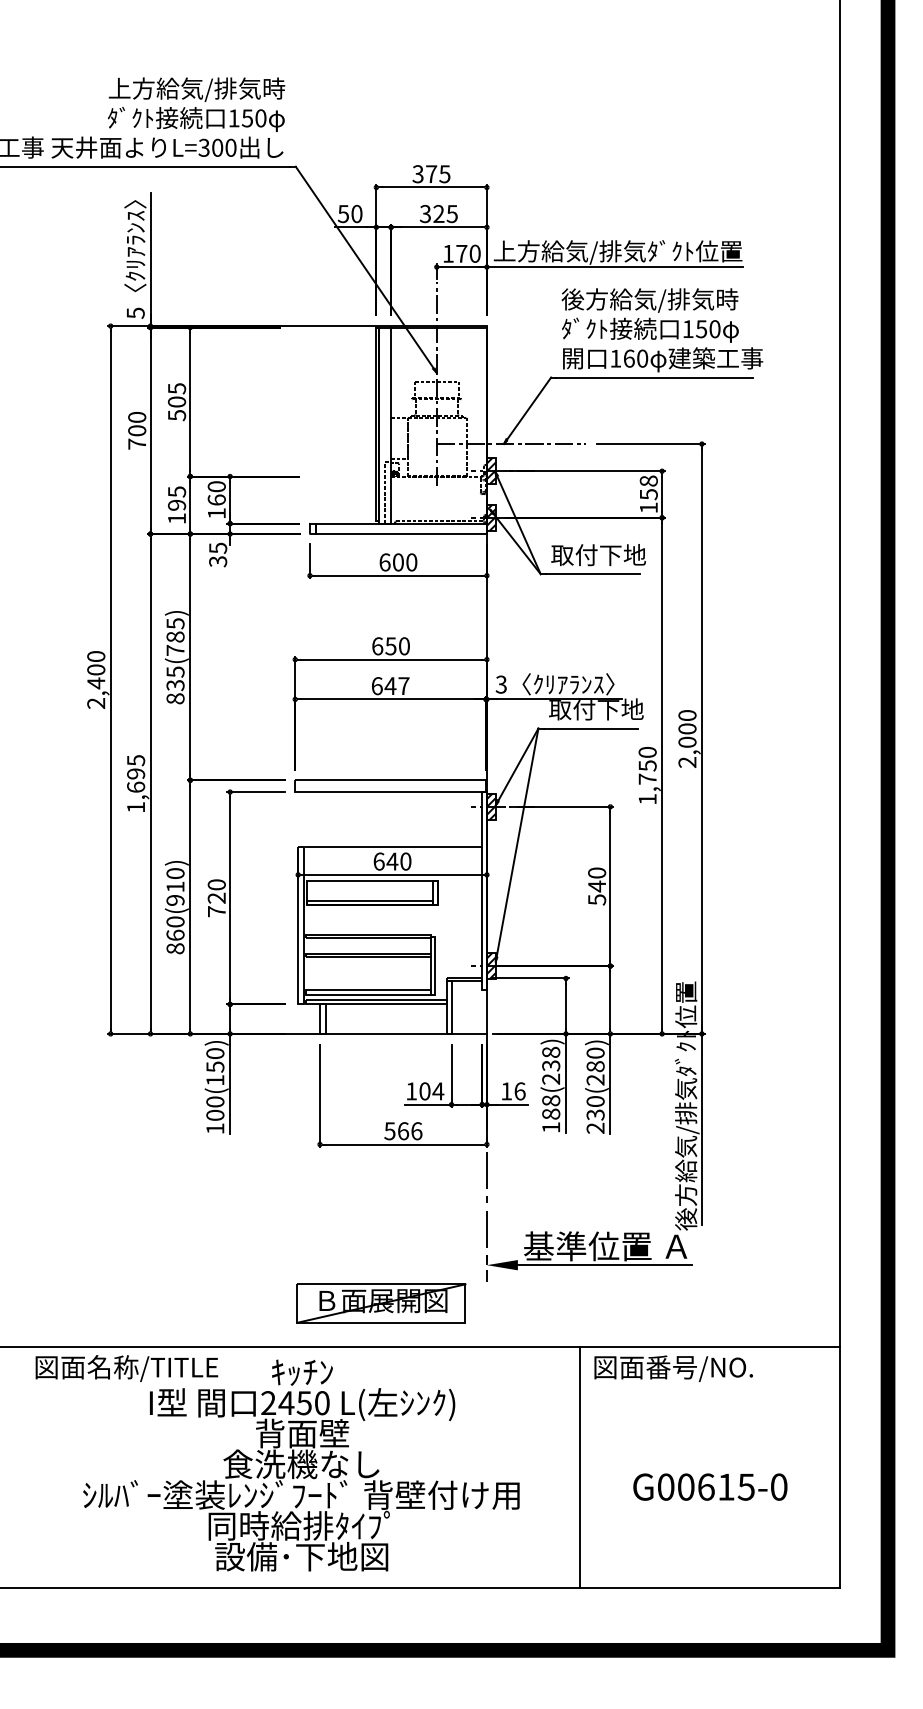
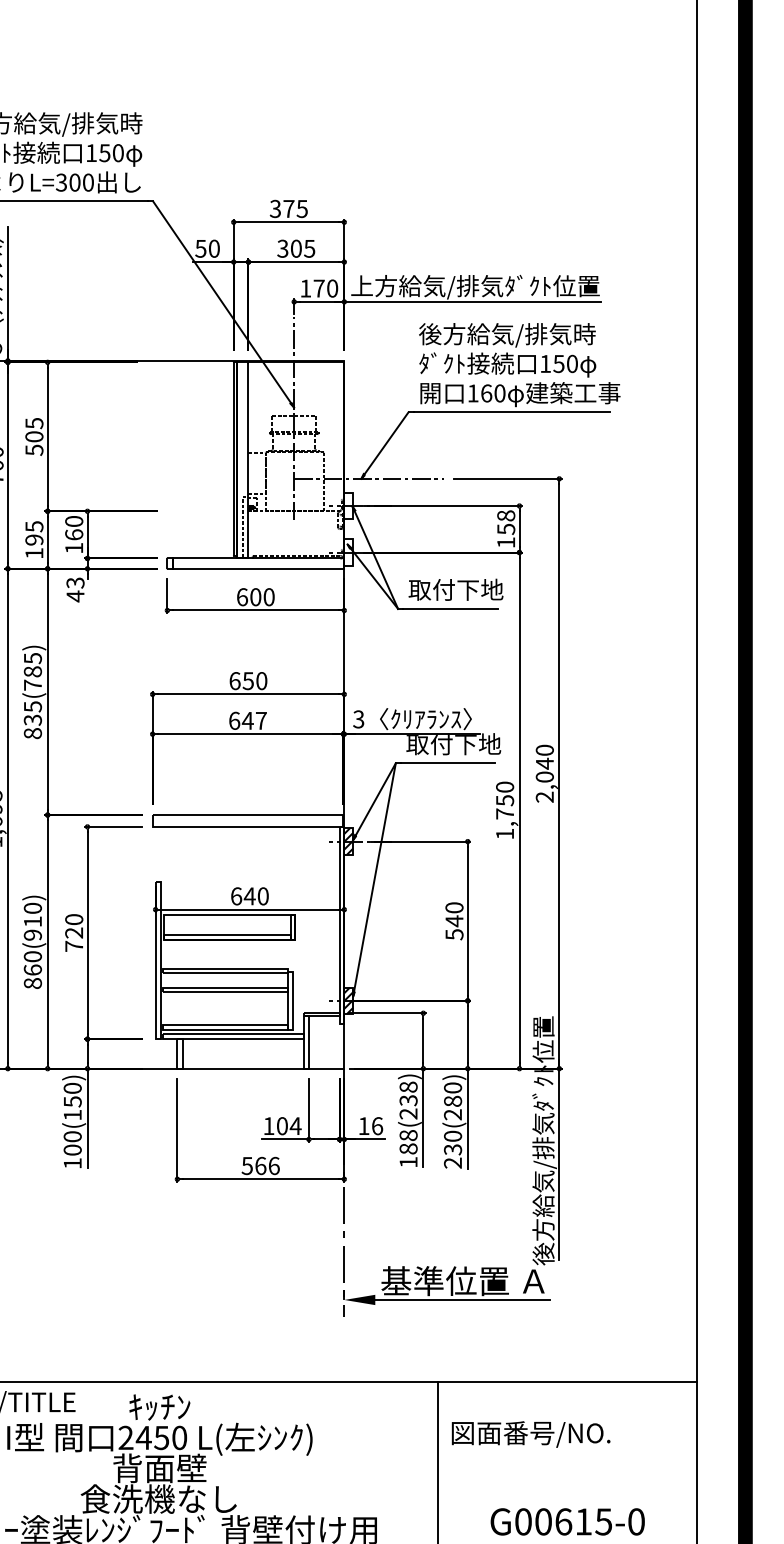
text: (438, 214) -> (295, 249), 325 -> 305
hatch: (490, 470) -> (347, 505), removed
hatch: (490, 517) -> (347, 552), removed
text: (218, 554) -> (75, 589), 35 -> 43
text: (687, 729) -> (544, 764), 2,000 -> 2,040
line: (393, 846) -> (250, 881), removed
part: (381, 1303) -> (238, 1338), removed
text: (673, 1368) -> (530, 1434), moved

